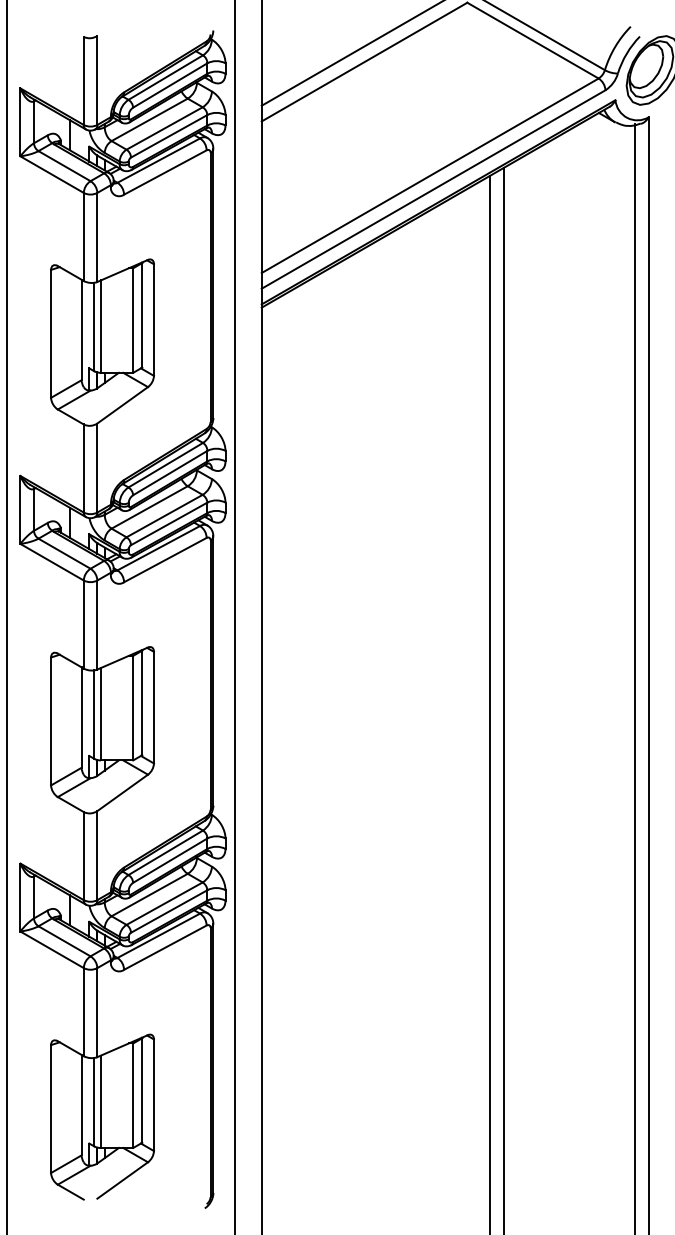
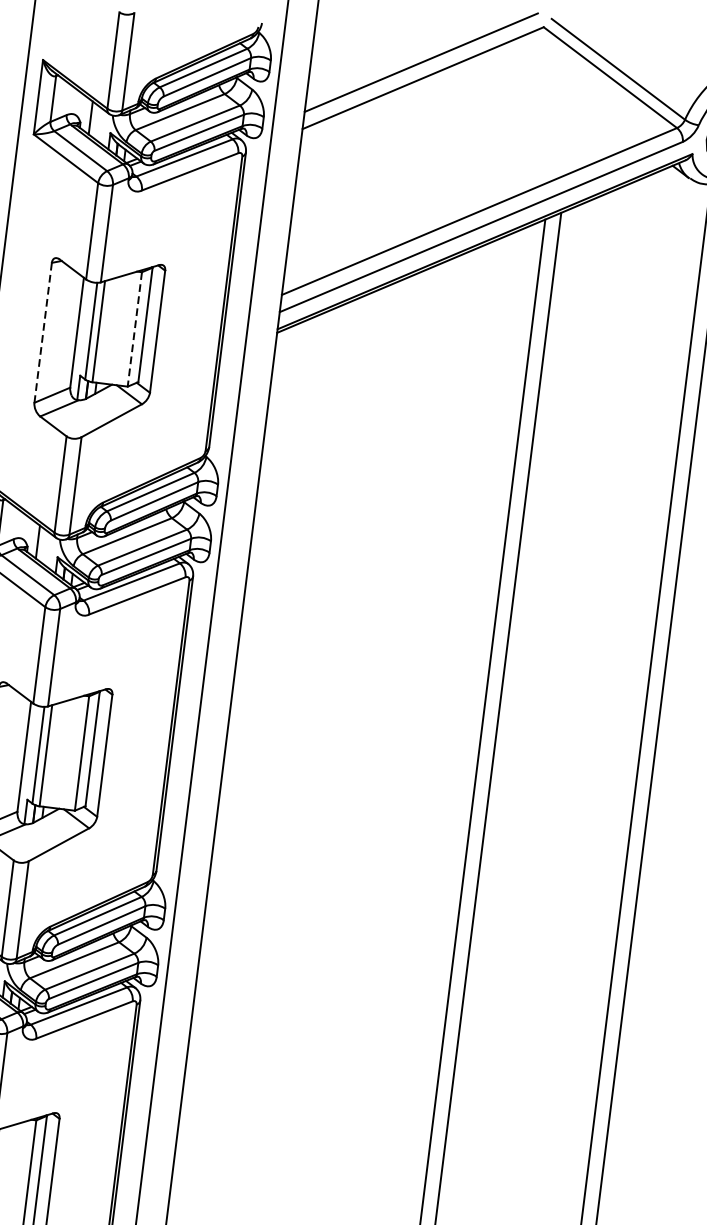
line: (133, 321) -> (135, 330), solid -> dashed
line: (51, 333) -> (43, 332), solid -> dashed

